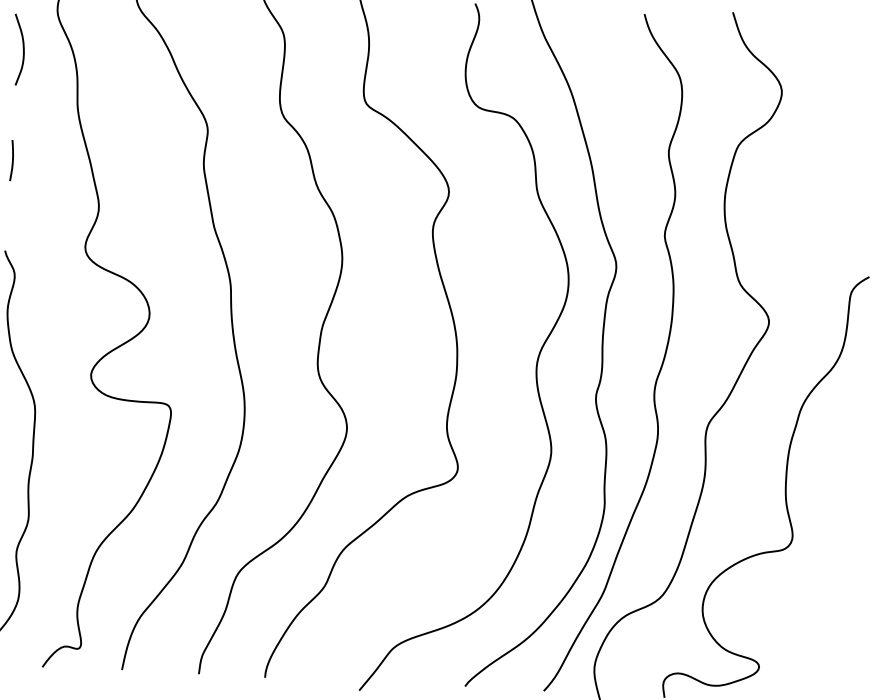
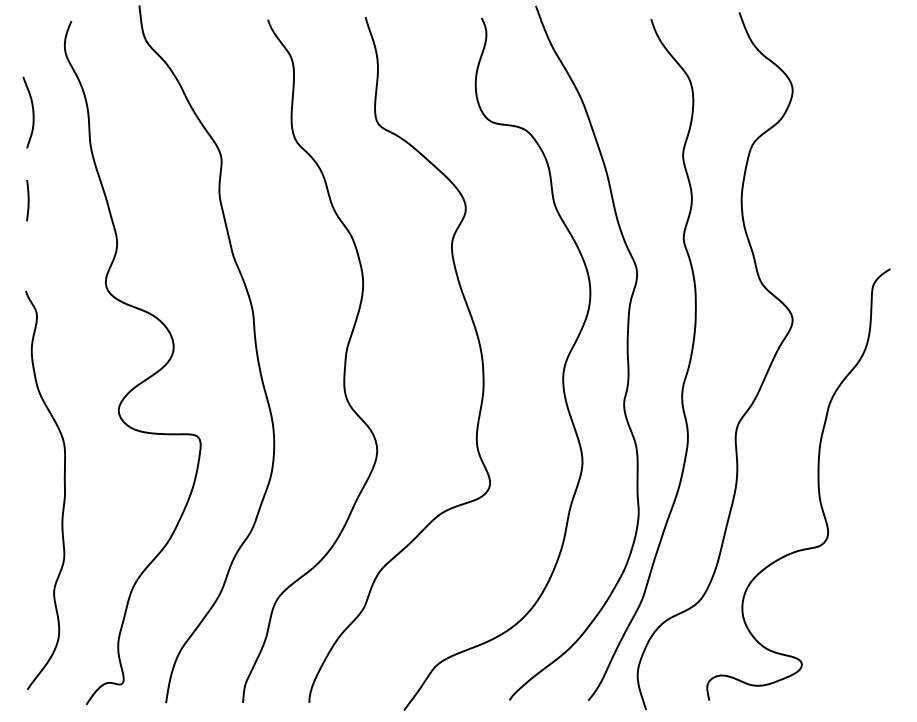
curve: (22, 49) -> (32, 112), moved

